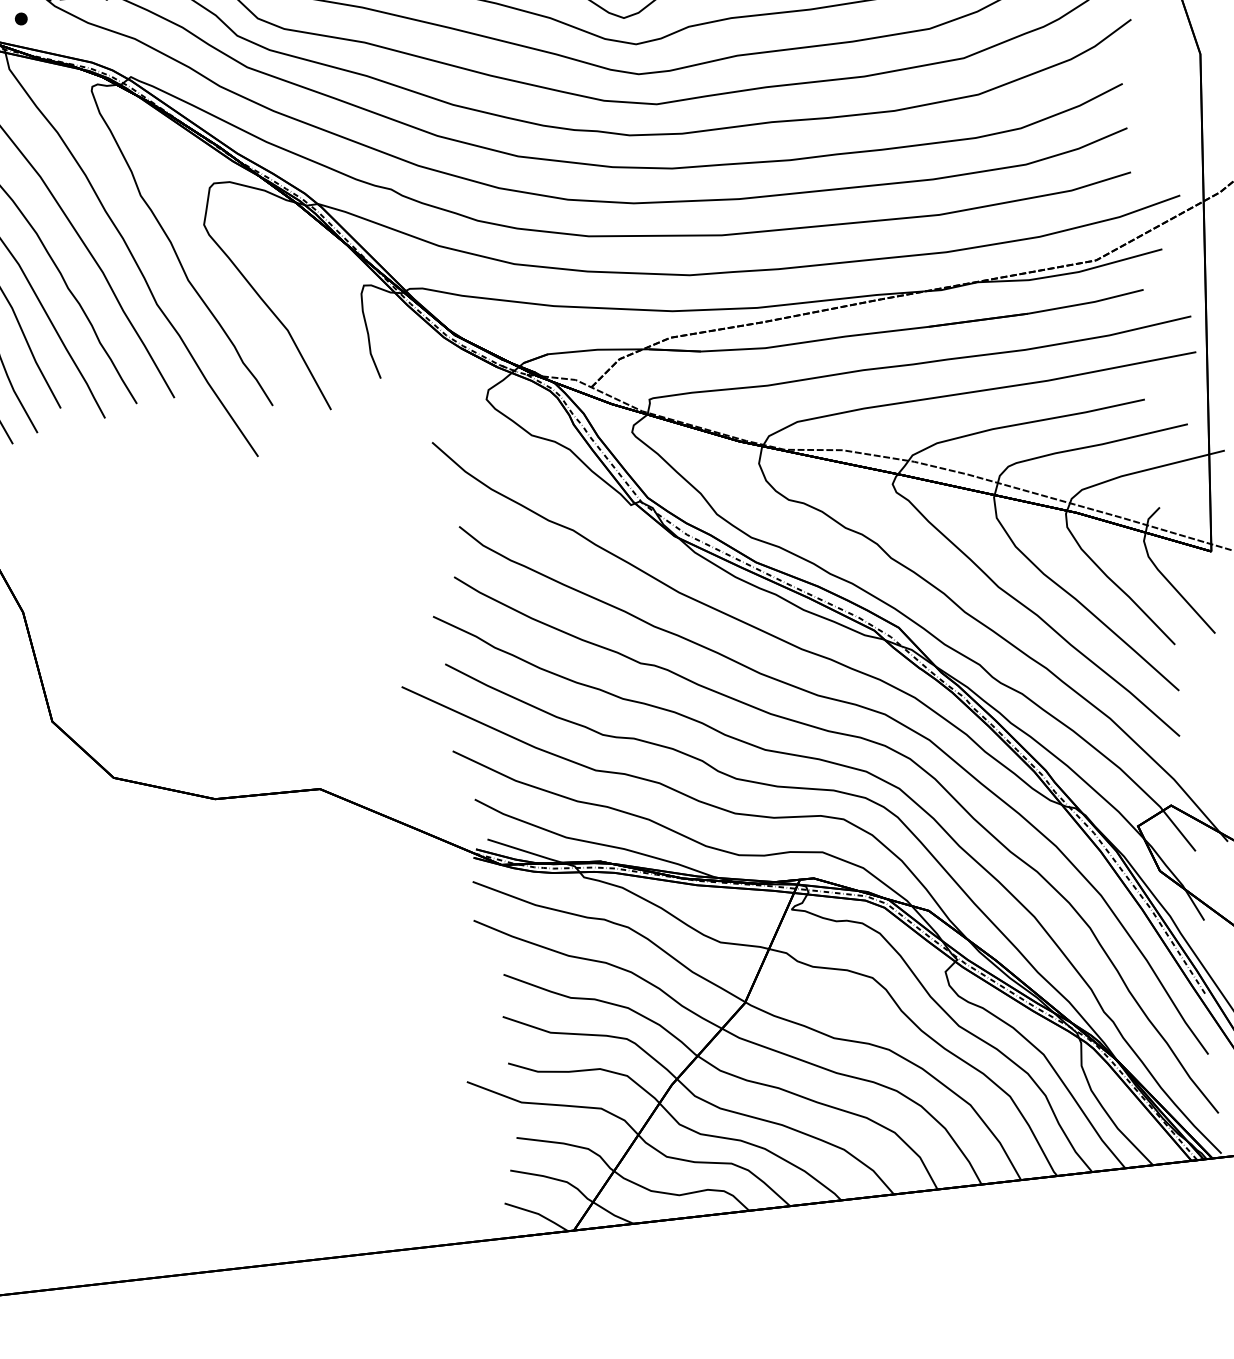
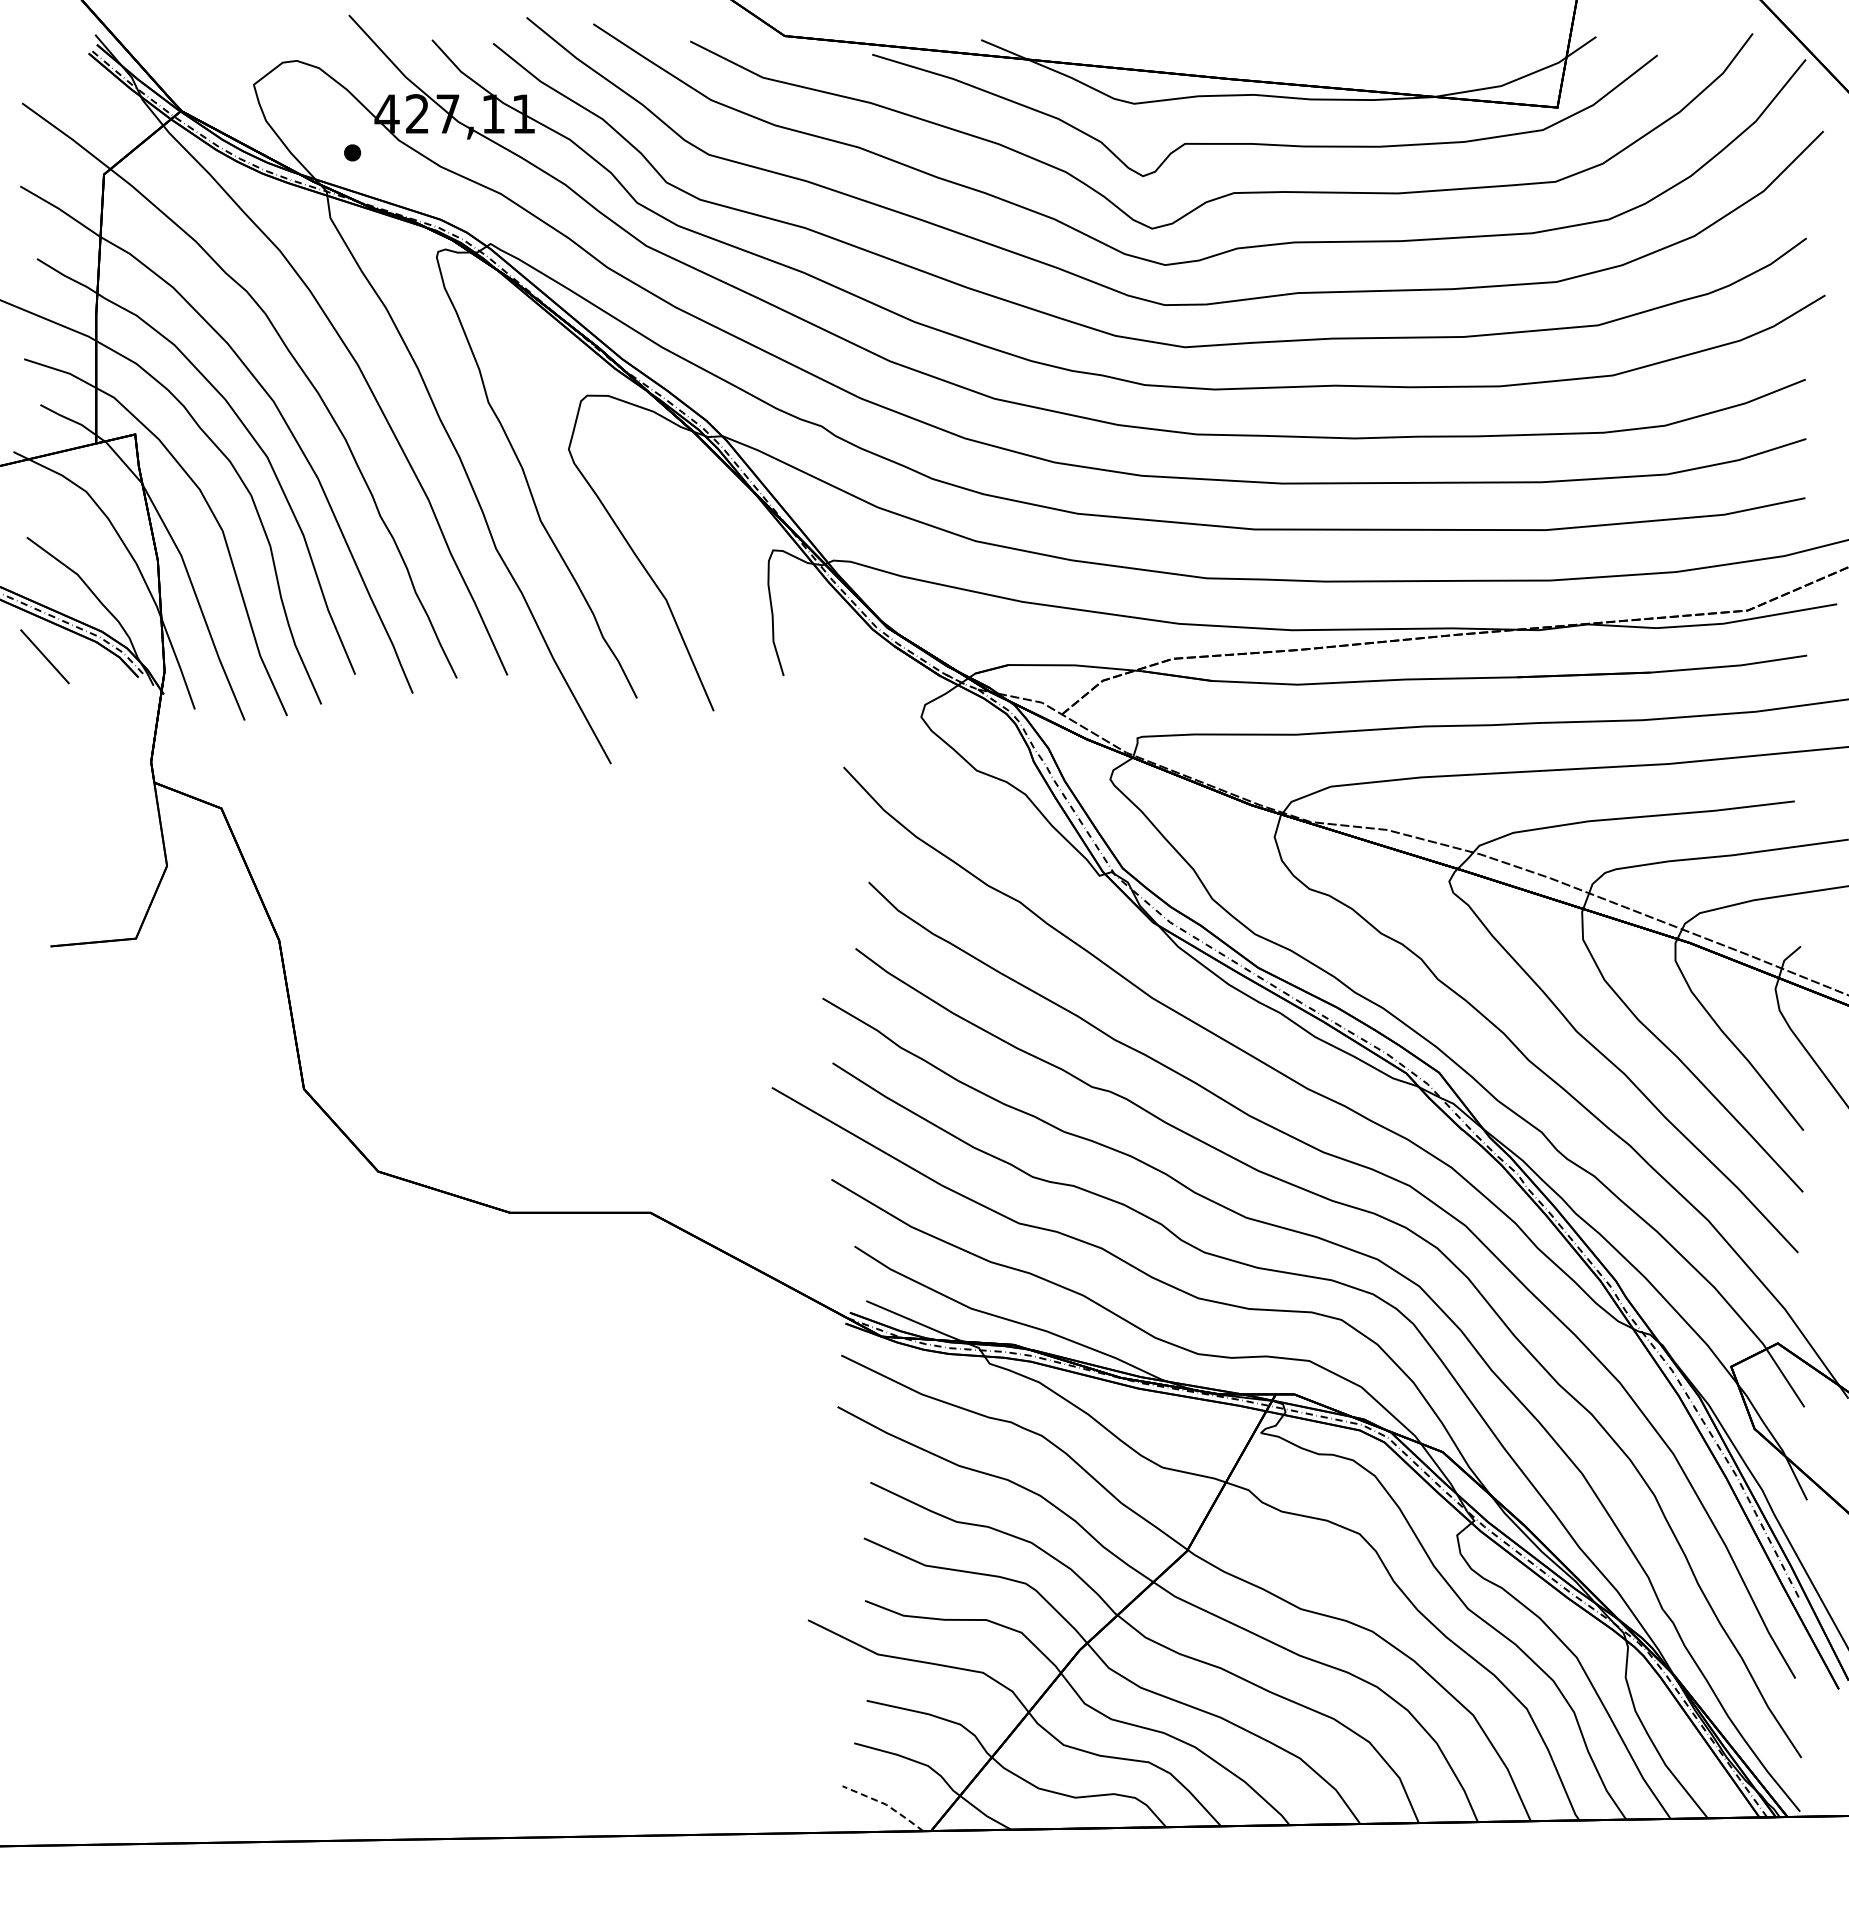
line: (538, 1213) -> (886, 1804), solid -> dashed

